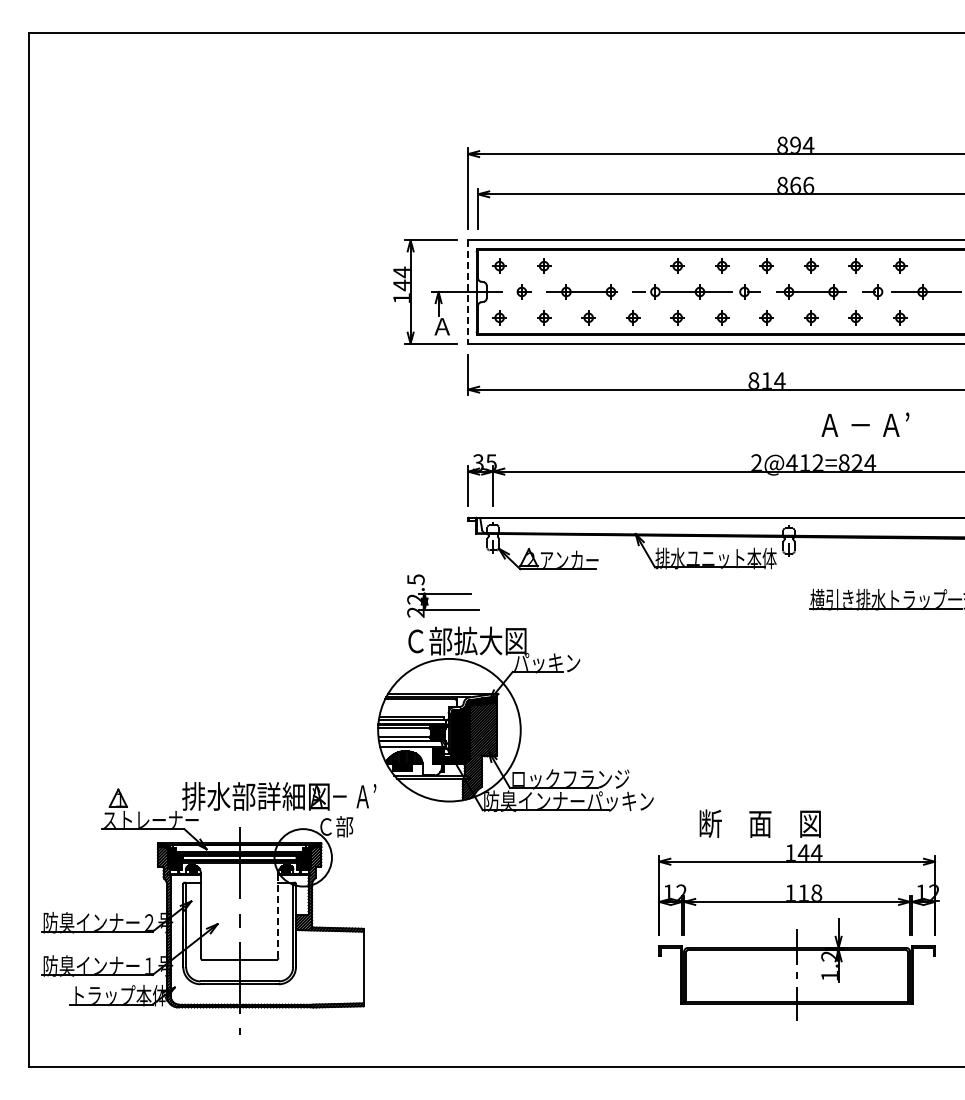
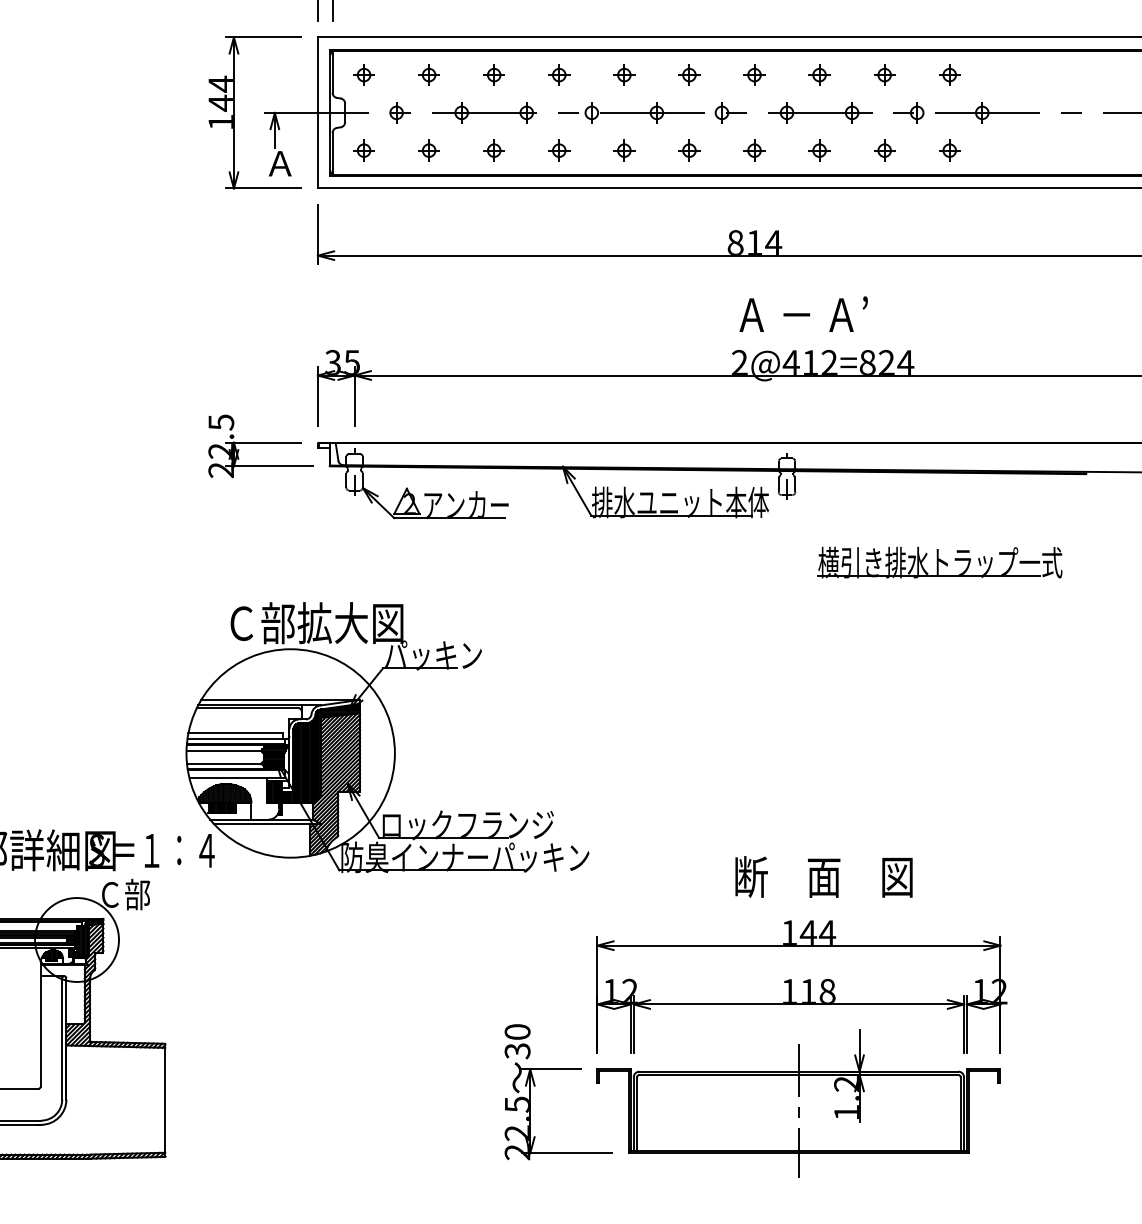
part: (588, 265) -> (493, 74), added
part: (633, 265) -> (559, 74), added
line: (468, 292) -> (318, 113), dashed -> solid
text: (865, 424) -> (803, 313), moved
part: (443, 595) -> (261, 445), moved
text: (354, 796) -> (151, 850), Ａ － Ａ’ -> Ｓ＝１：４
text: (759, 823) -> (822, 876), moved
line: (278, 915) -> (40, 1024), dashed -> solid
part: (632, 946) -> (558, 1069), added

